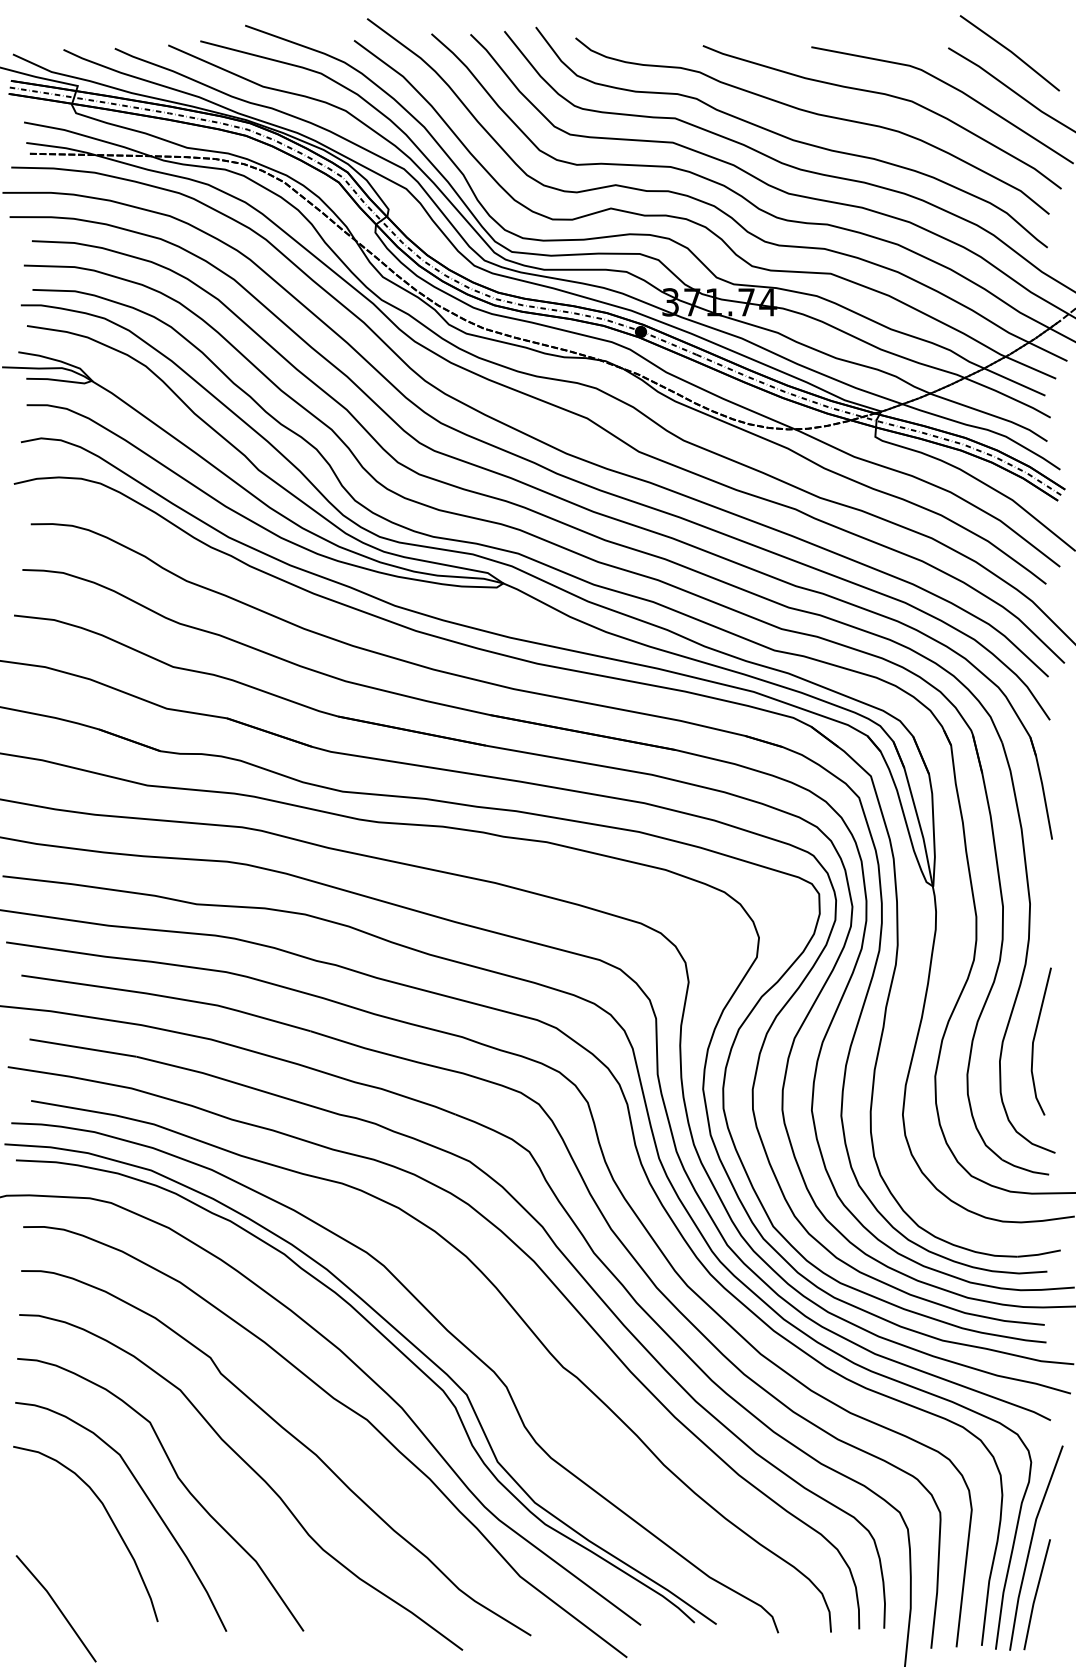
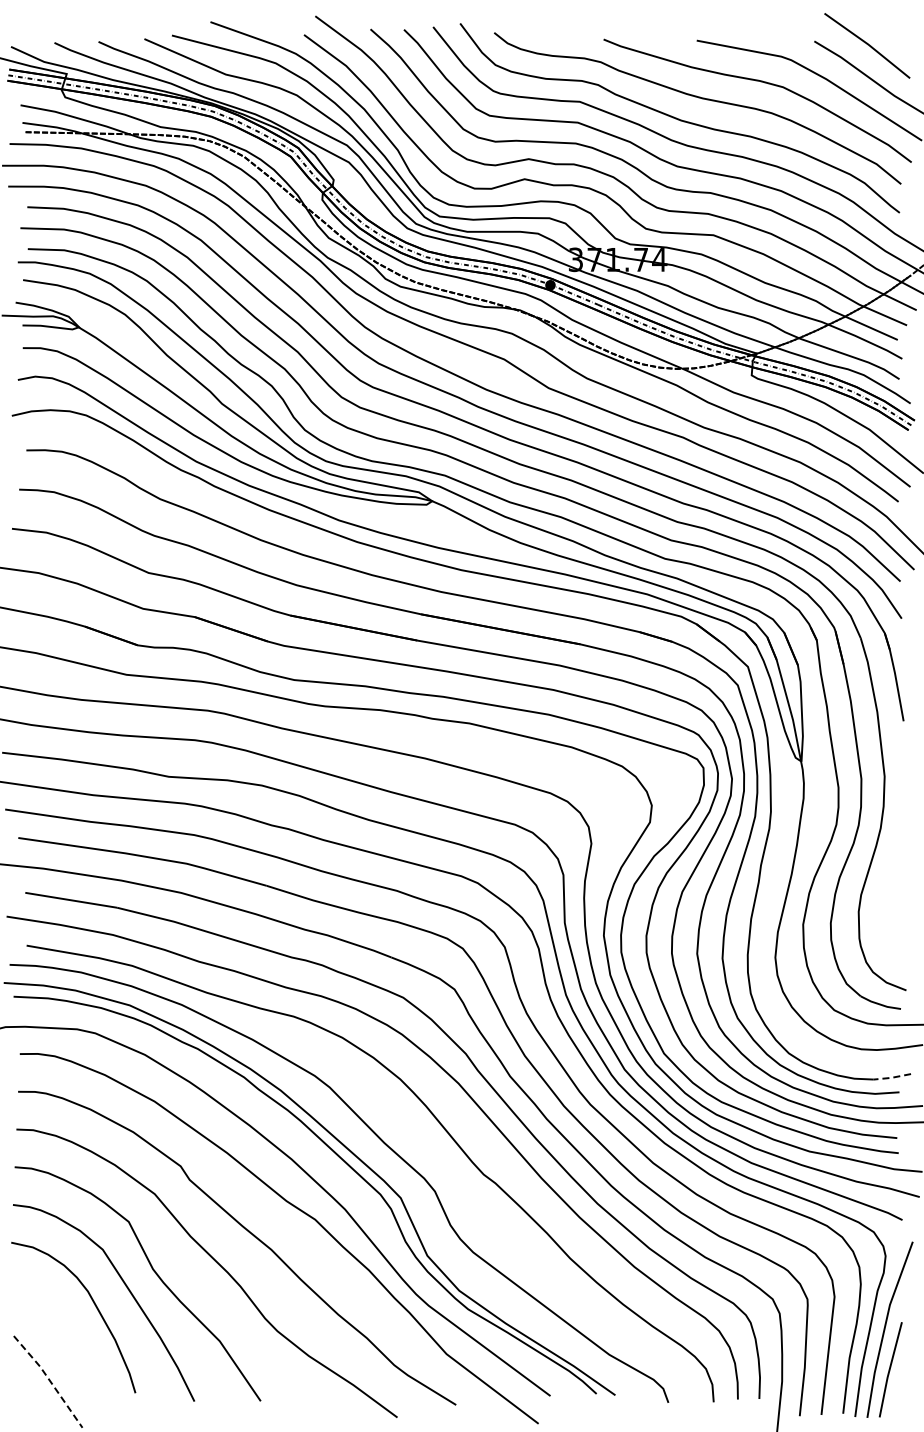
line: (1035, 1037) -> (889, 891), removed
line: (1038, 1254) -> (891, 1077), solid -> dashed
line: (57, 1607) -> (49, 1380), solid -> dashed

